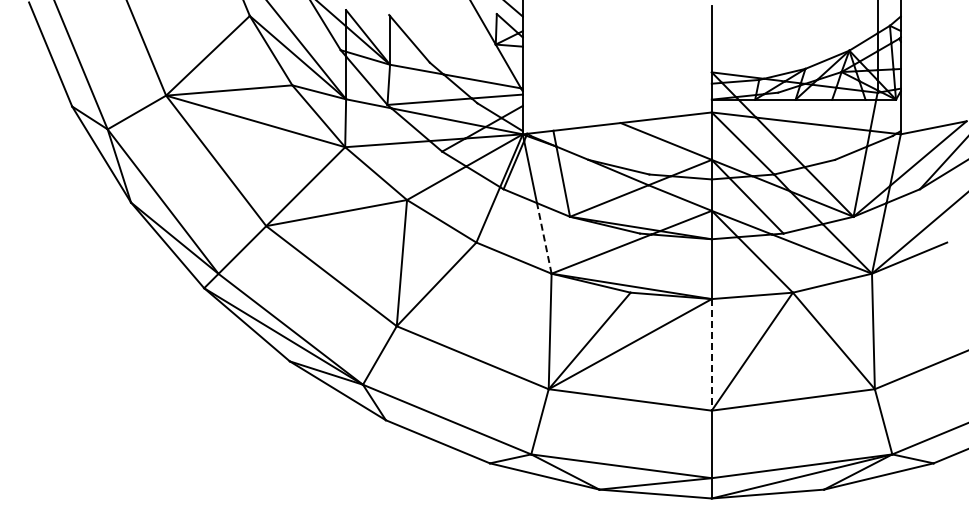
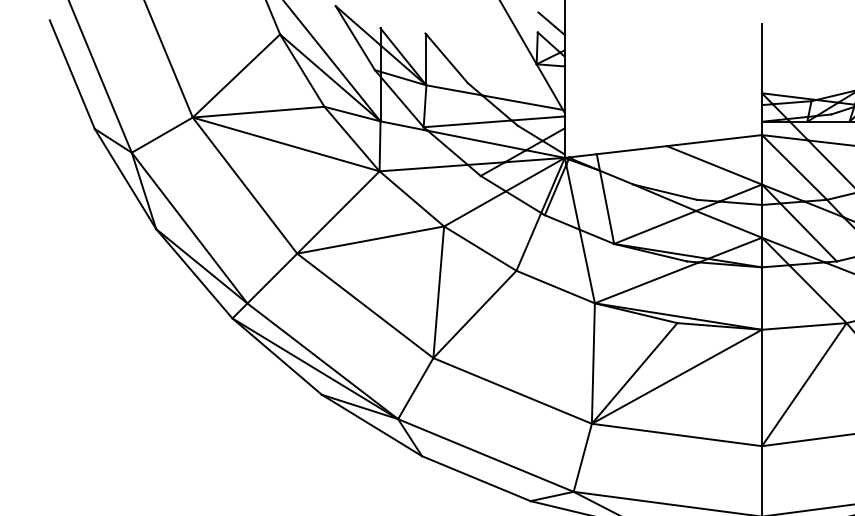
line: (544, 237) -> (587, 265), dashed -> solid
line: (711, 354) -> (761, 387), dashed -> solid

